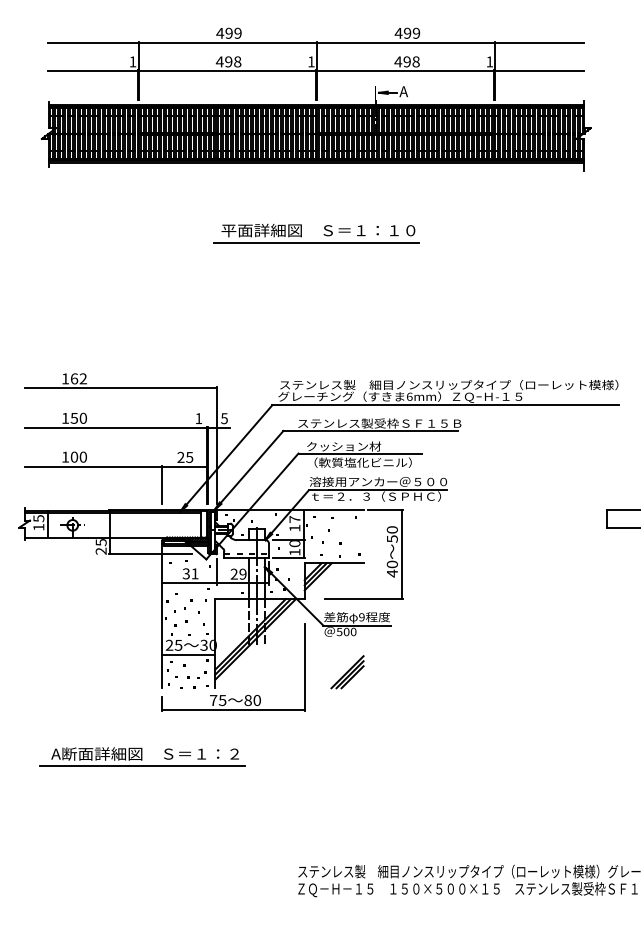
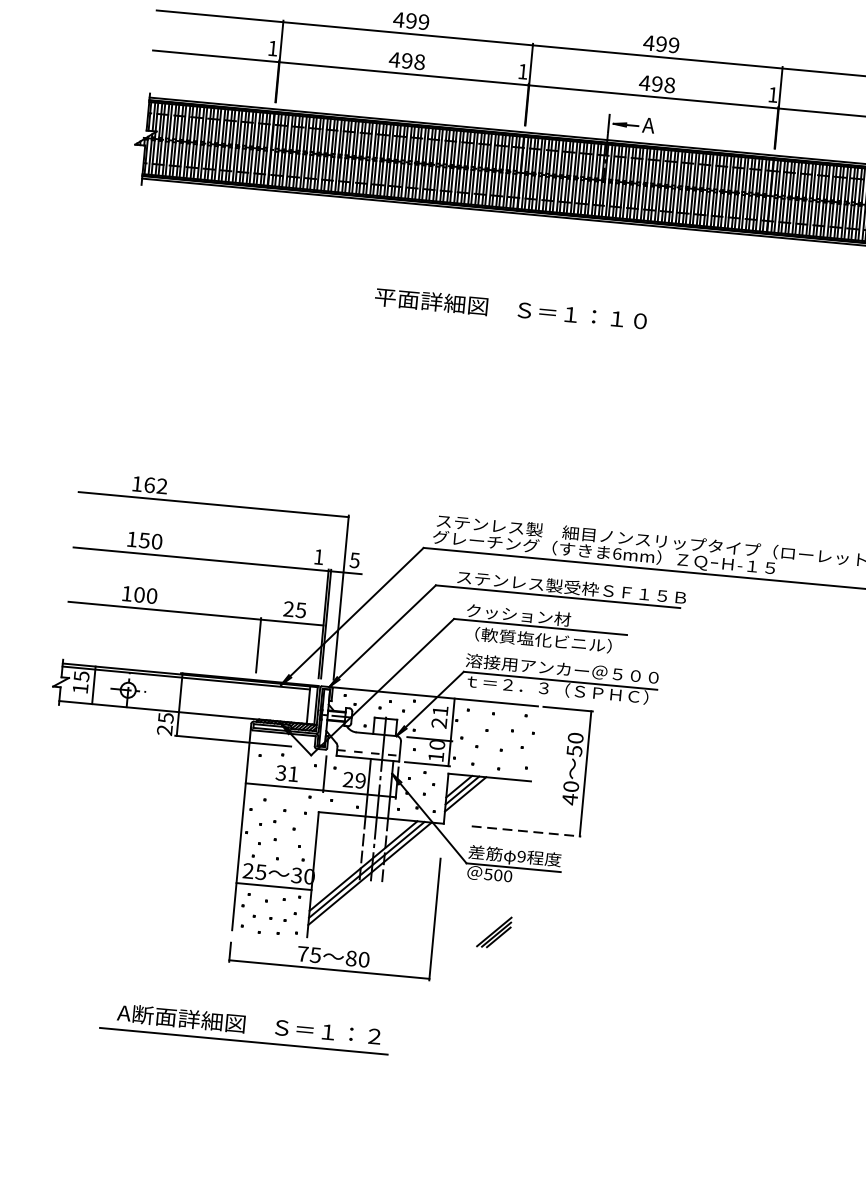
line: (315, 242) -> (505, 325), removed
text: (294, 523) -> (439, 716), 17 -> 21
line: (364, 599) -> (527, 832), solid -> dashed
part: (347, 672) -> (494, 932), size x0.7
part: (142, 756) -> (245, 1027), moved

